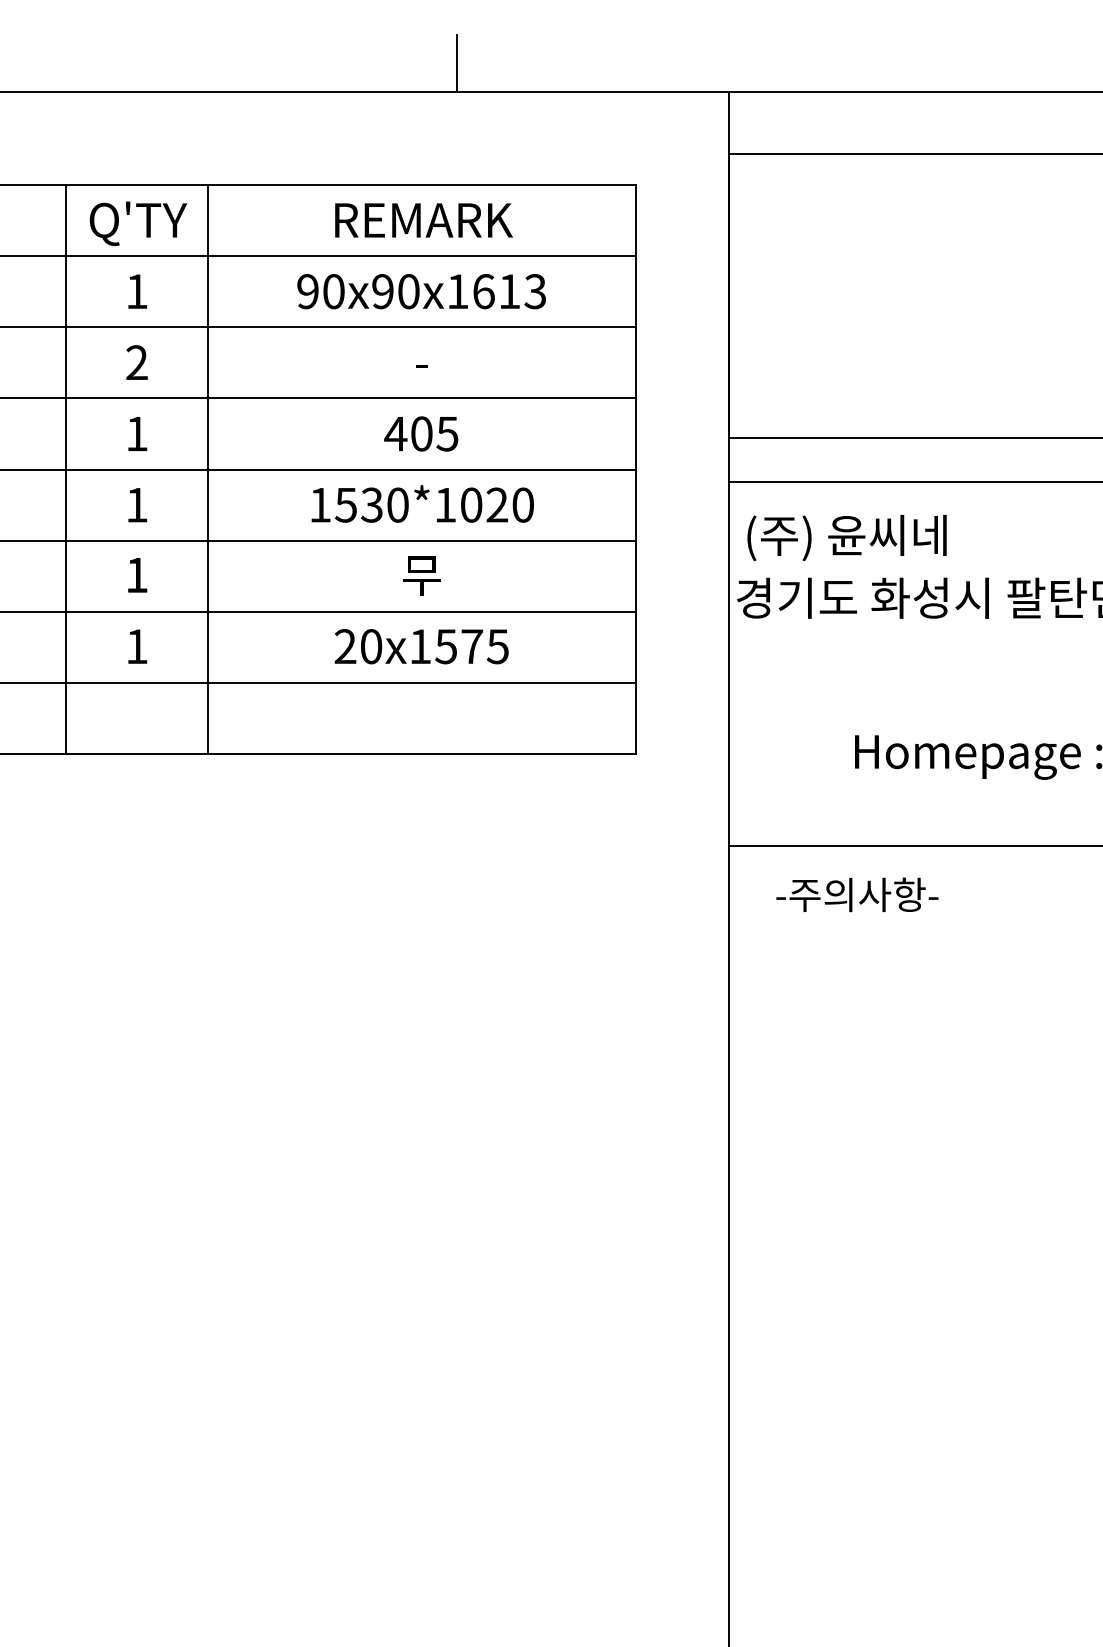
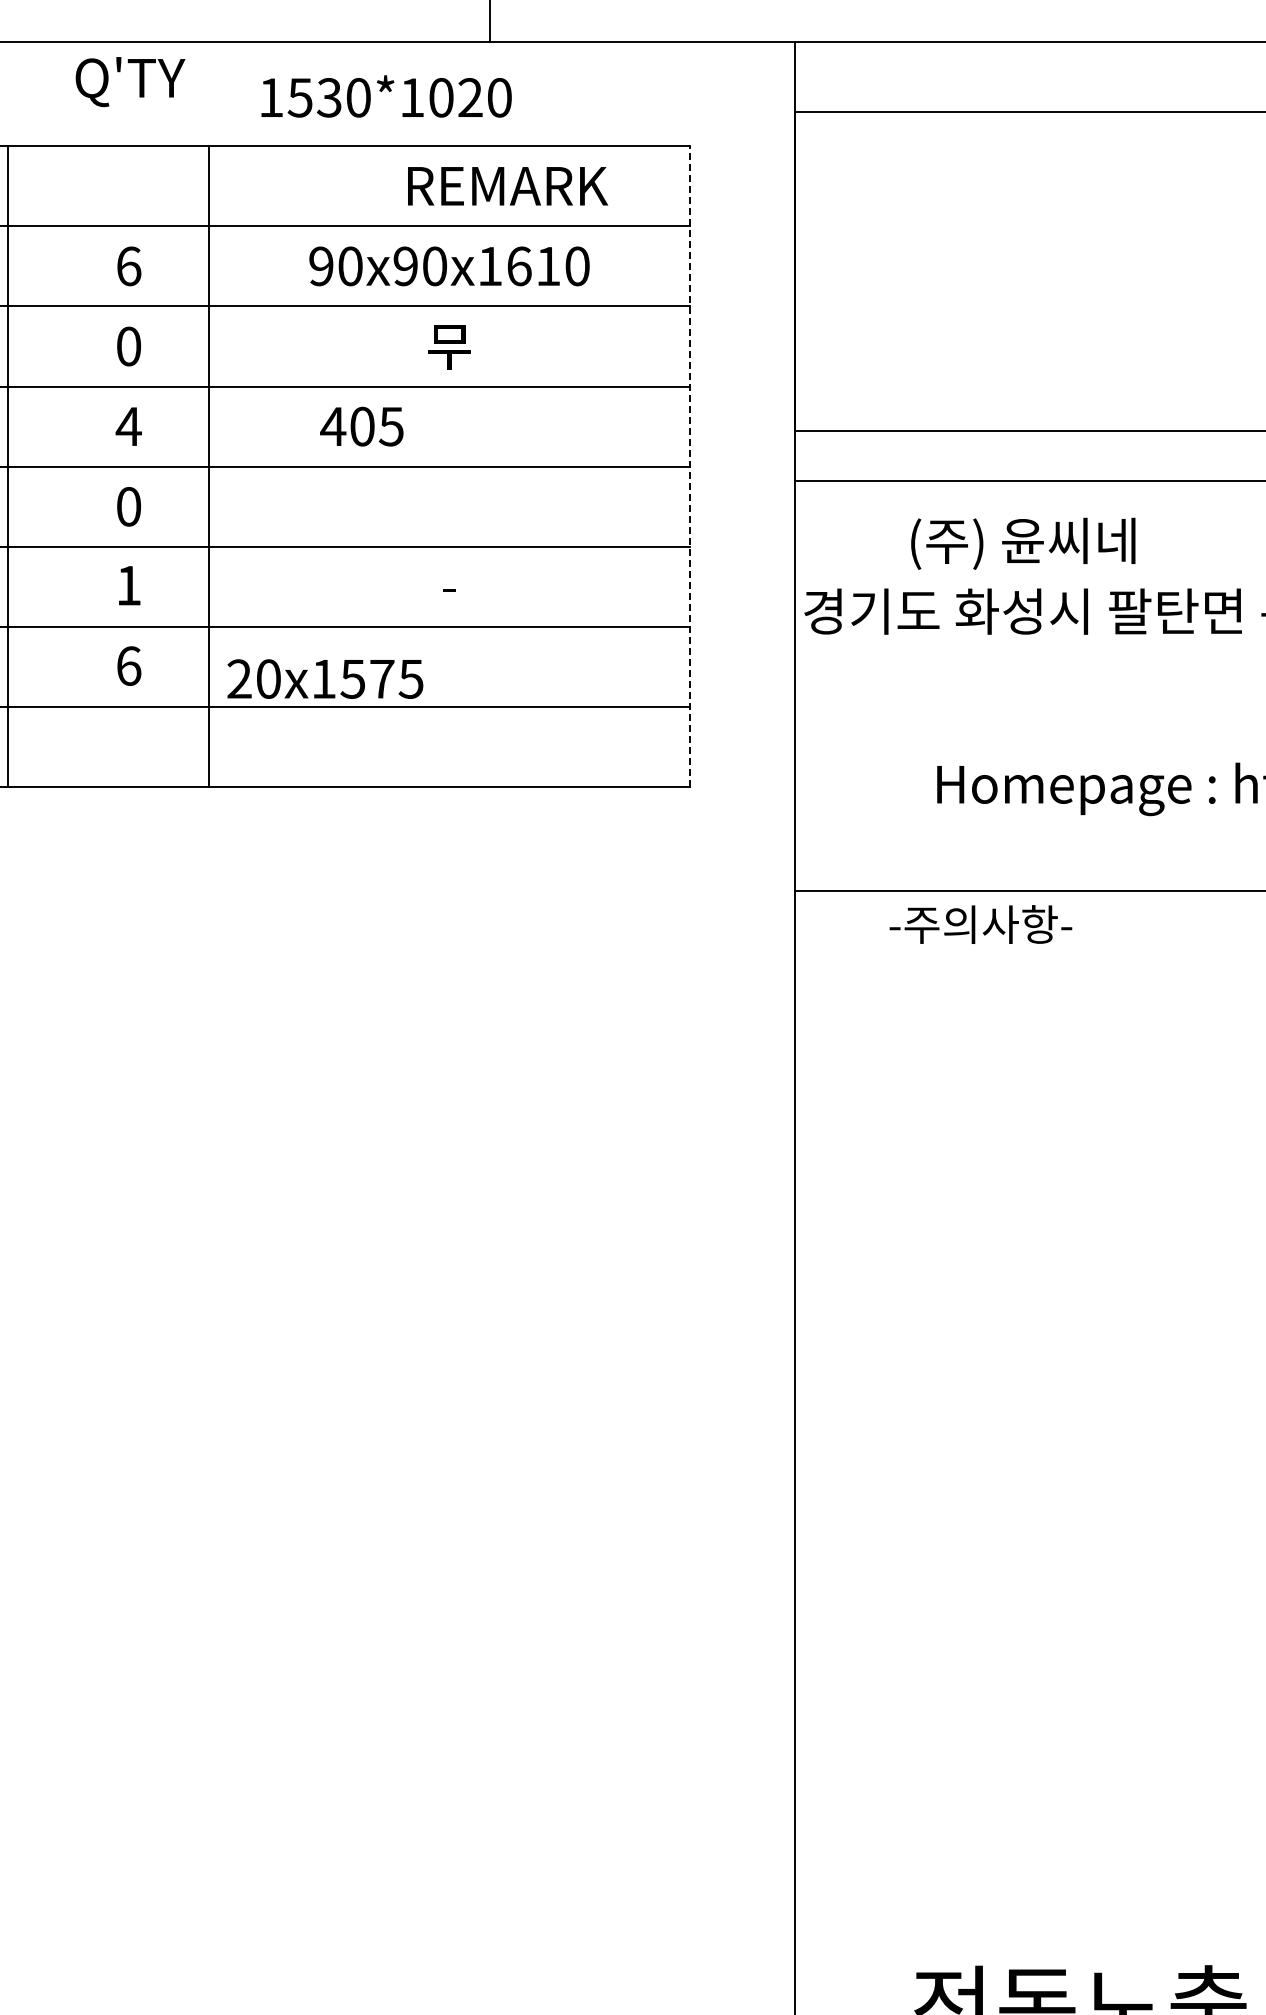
text: (424, 220) -> (508, 186), moved
text: (138, 224) -> (130, 82), moved
text: (137, 291) -> (129, 266), 1 -> 6
text: (535, 291) -> (577, 266), 90x90x1613 -> 90x90x1610
text: (136, 362) -> (128, 346), 2 -> 0
text: (421, 363) -> (449, 347), - -> 무
text: (136, 433) -> (128, 426), 1 -> 4
text: (420, 433) -> (361, 426), moved
line: (65, 469) -> (7, 466), moved
line: (635, 469) -> (690, 466), solid -> dashed
text: (422, 503) -> (386, 96), moved
text: (137, 504) -> (129, 506), 1 -> 0
text: (847, 537) -> (1023, 543), moved
text: (421, 575) -> (449, 586), 무 -> -
text: (137, 646) -> (129, 665), 1 -> 6
text: (421, 646) -> (325, 678), moved
text: (857, 894) -> (980, 924), moved

